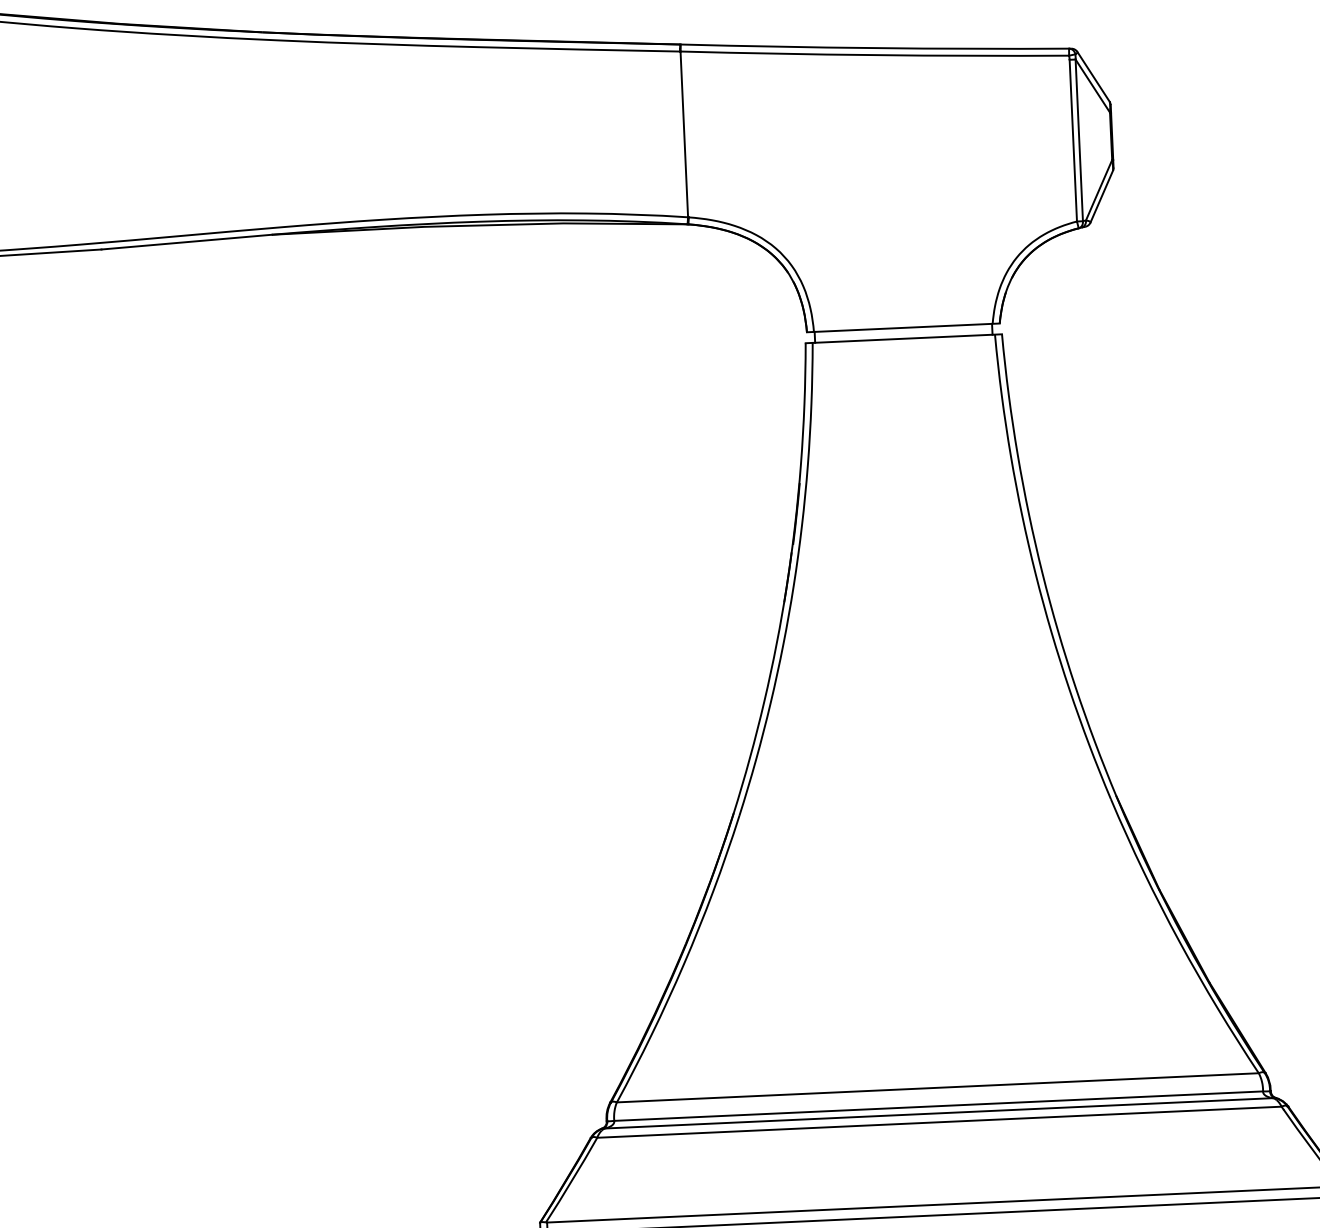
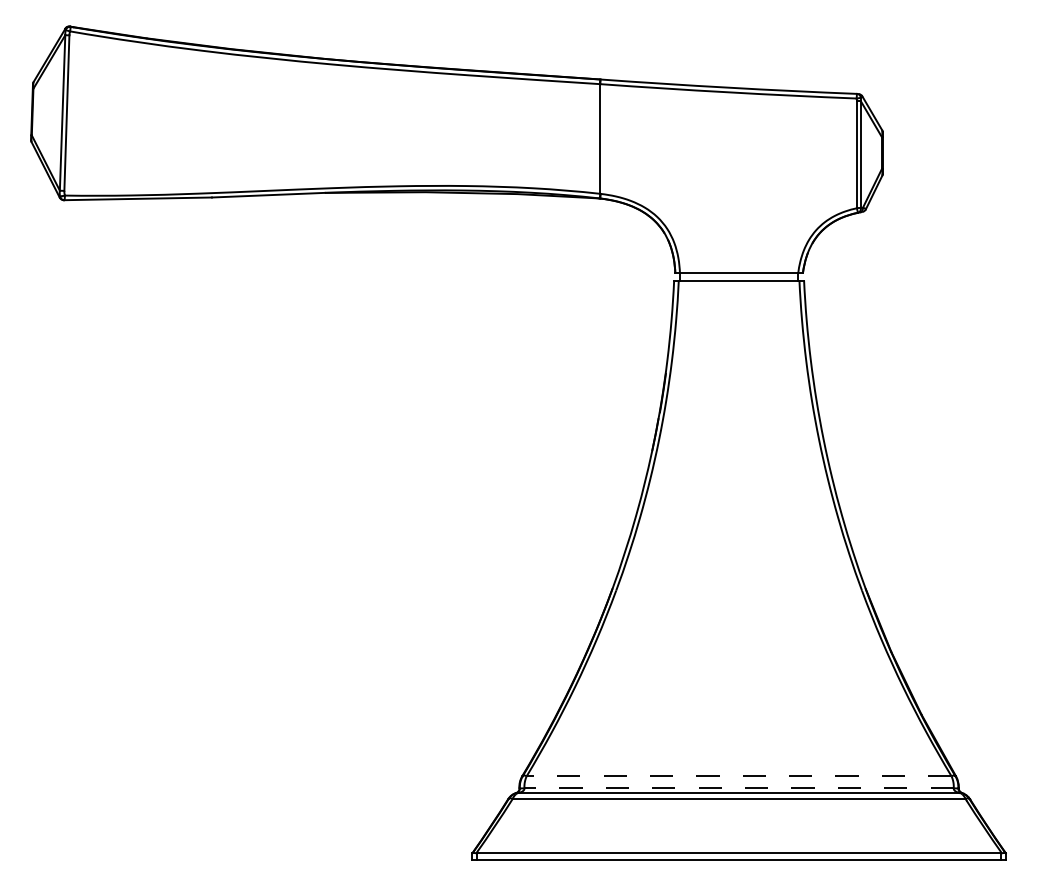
line: (936, 1088) -> (738, 776), solid -> dashed
line: (939, 1106) -> (739, 788), solid -> dashed

